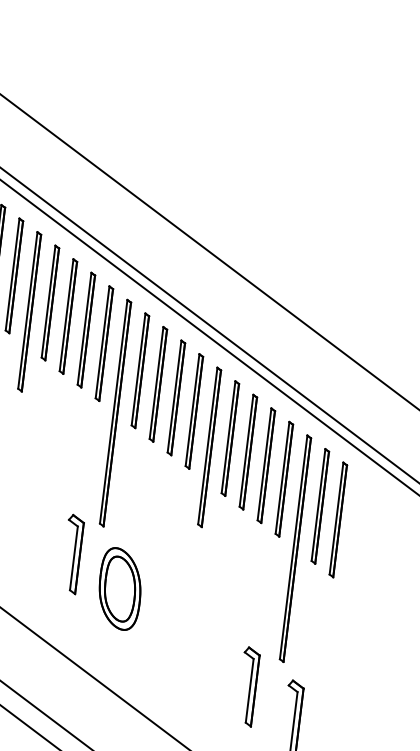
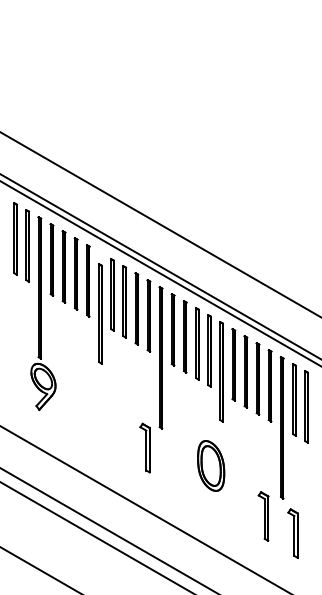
line: (28, 310) -> (99, 313), moved
part: (120, 588) -> (211, 465), moved

